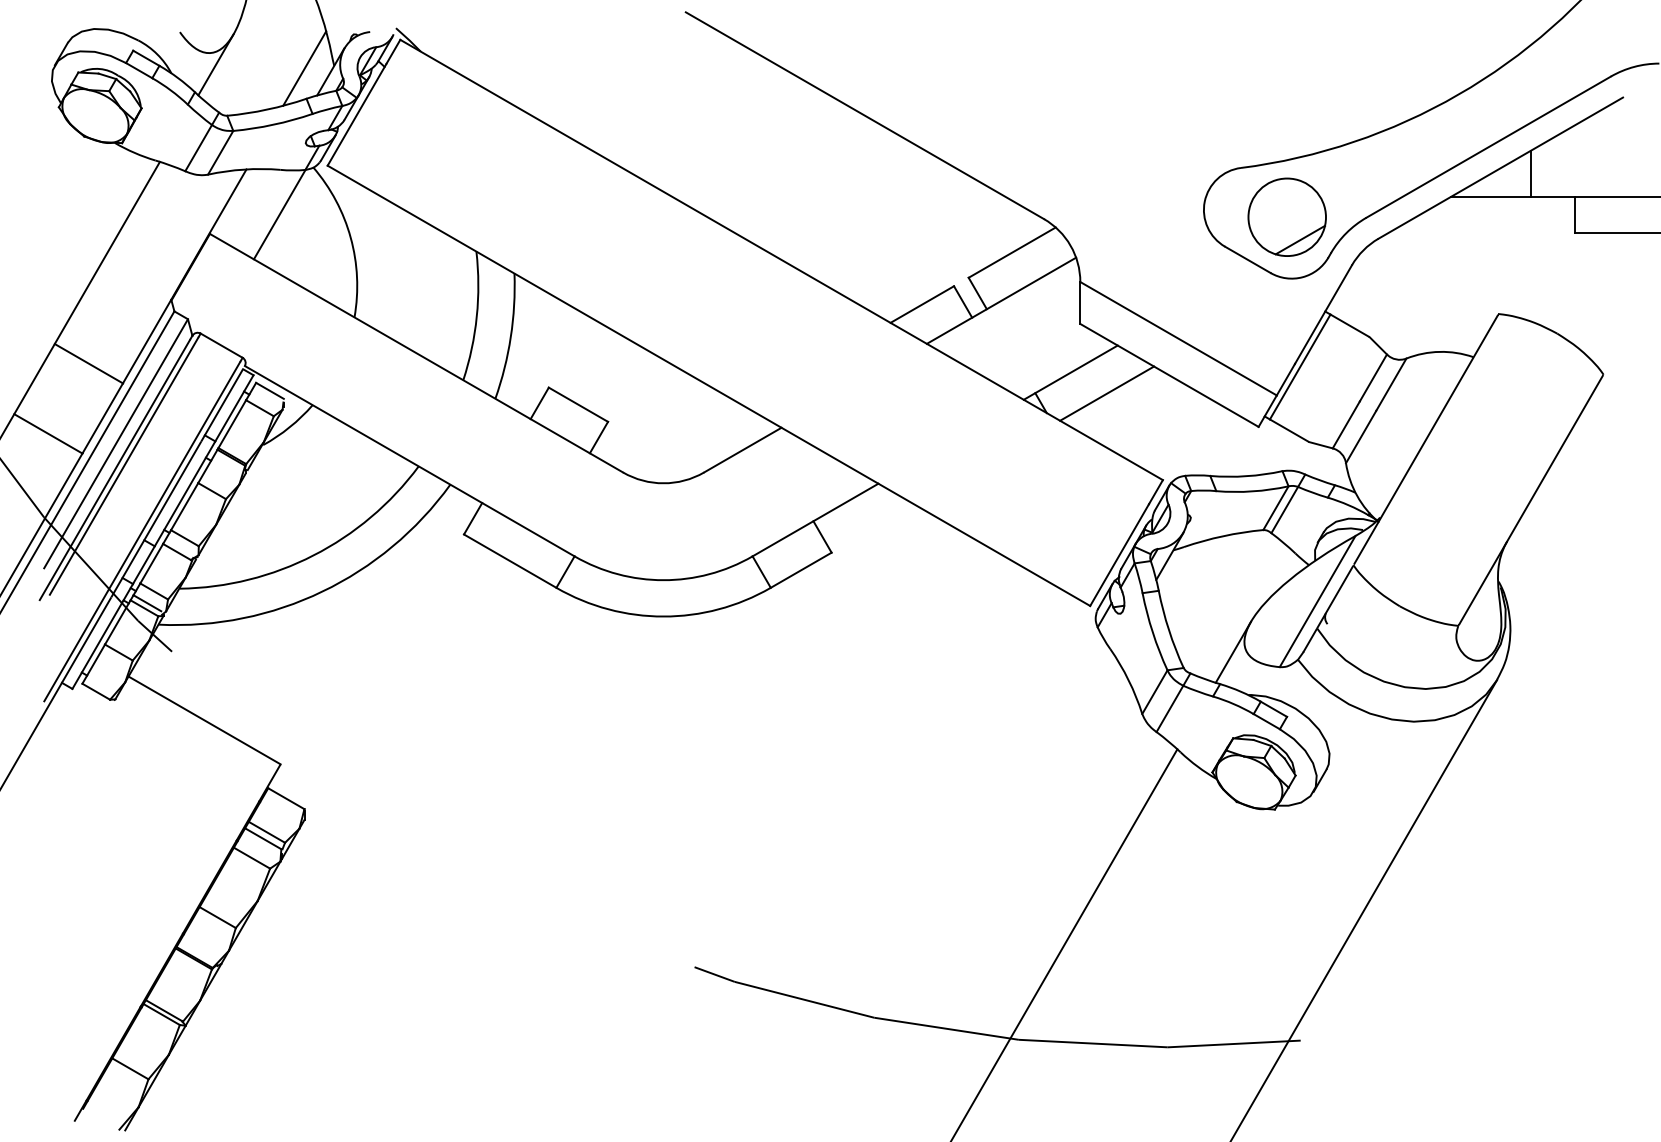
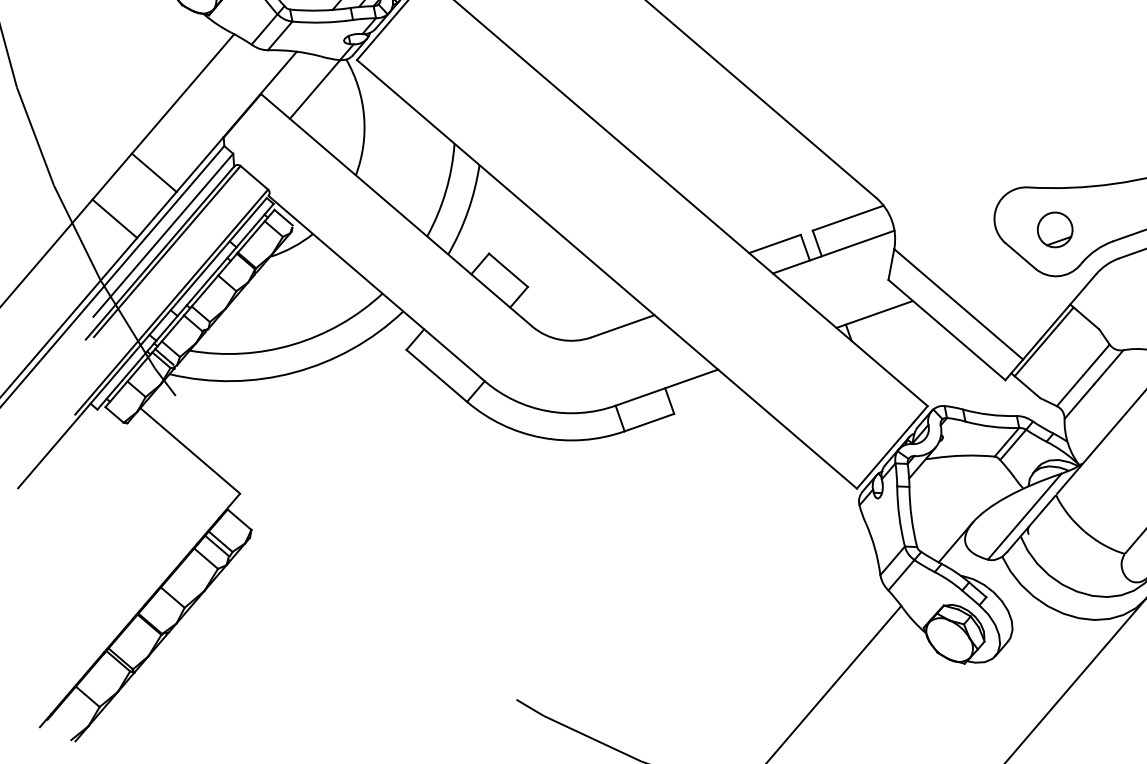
part: (1286, 216) -> (1054, 229), size x0.6
line: (1107, 393) -> (898, 334), removed

